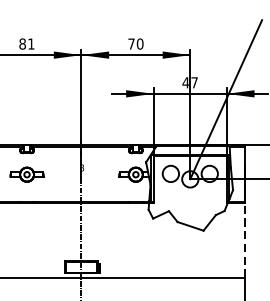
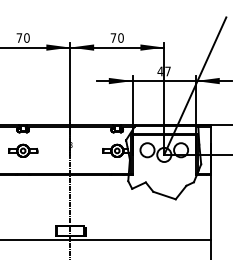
text: (26, 43) -> (22, 37), 81 -> 70
line: (244, 239) -> (211, 206), dashed -> solid

